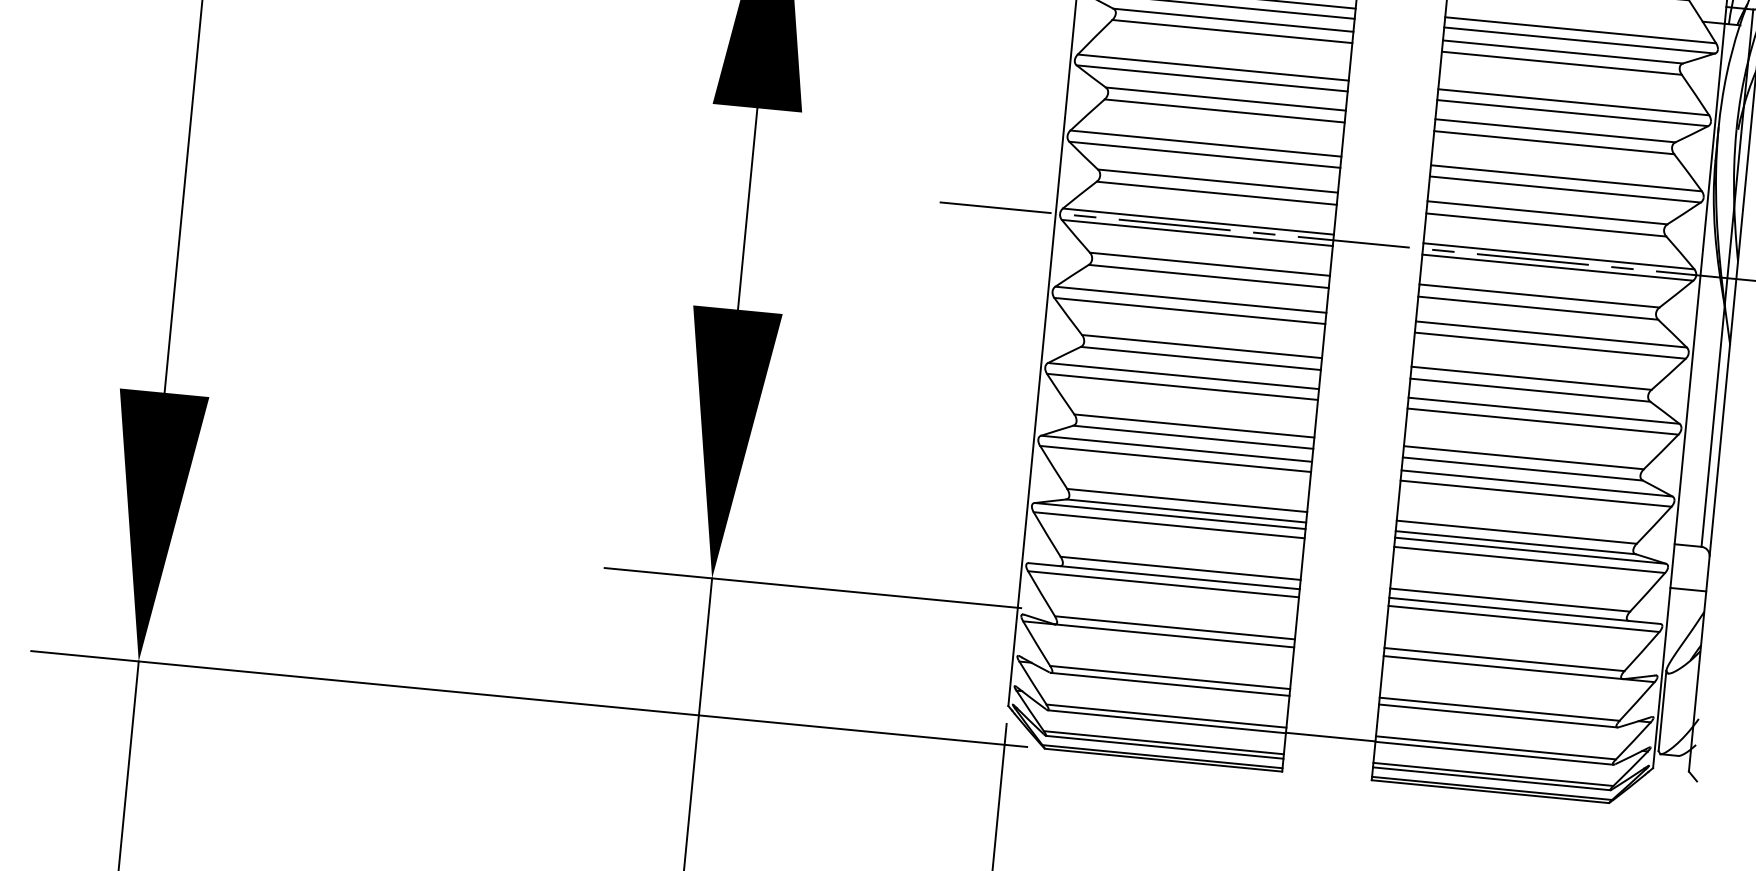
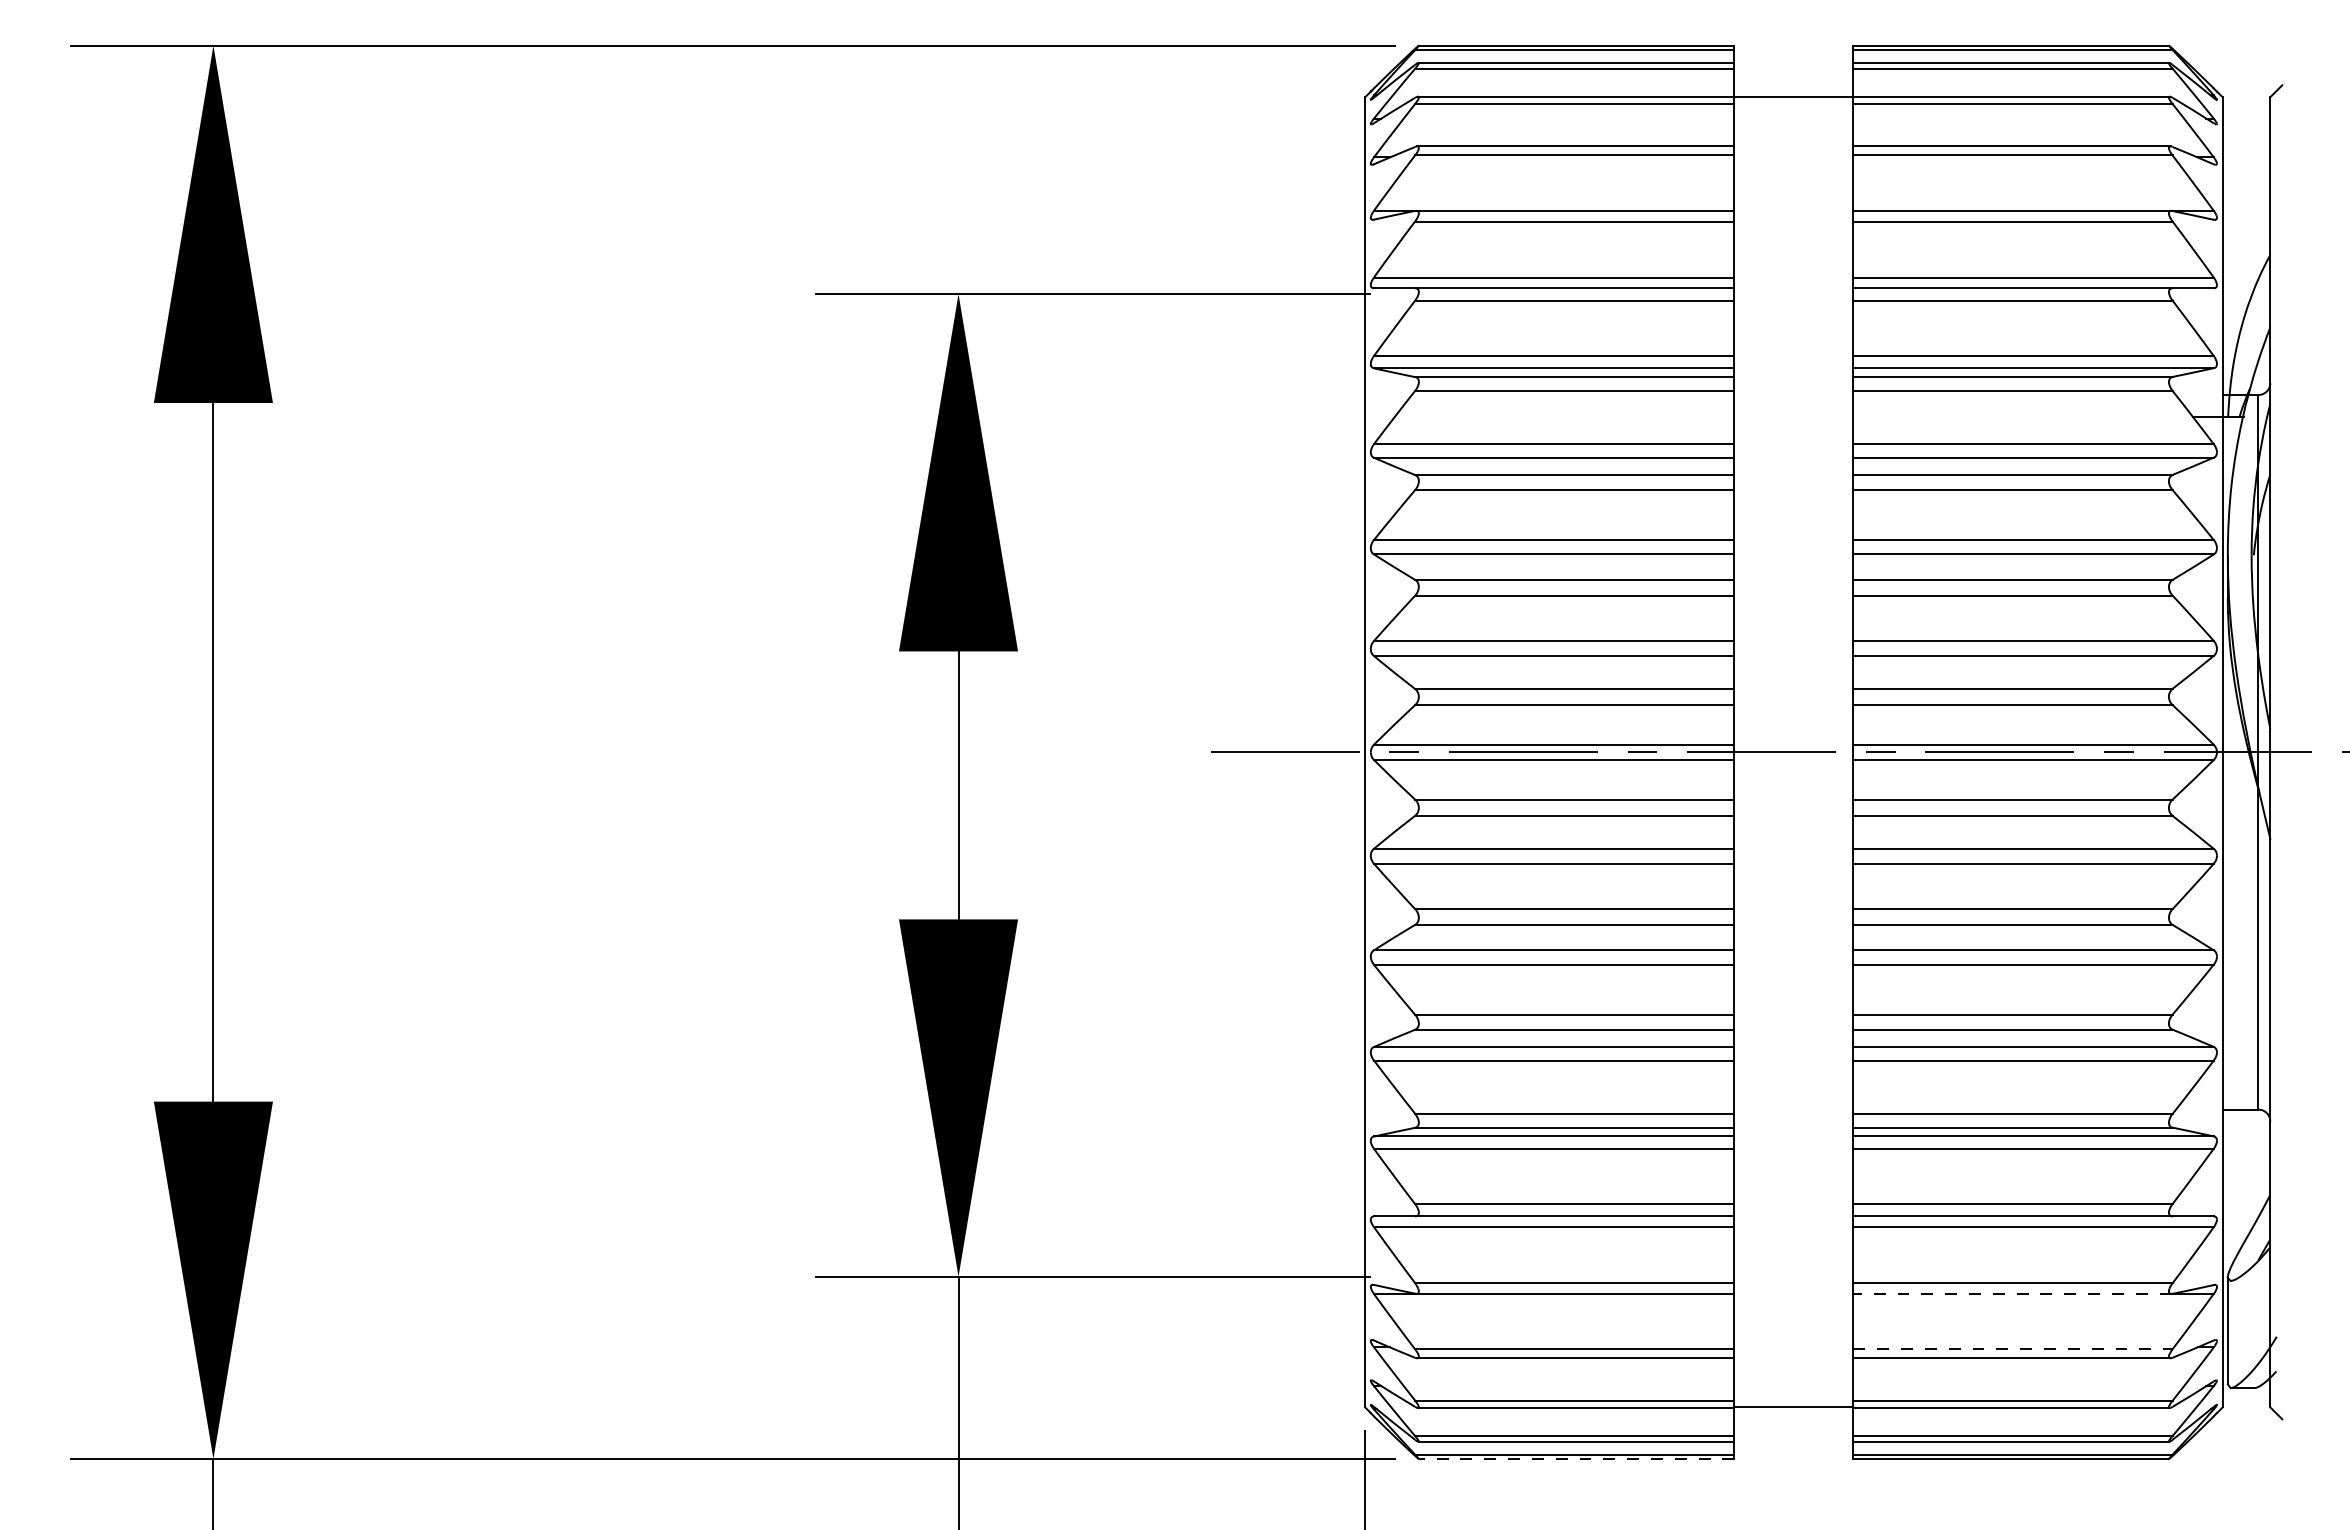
line: (1688, 589) -> (2246, 1167), removed
line: (1502, 667) -> (2011, 1293), solid -> dashed
line: (1500, 709) -> (2013, 1349), solid -> dashed
line: (1163, 760) -> (1576, 1459), solid -> dashed

